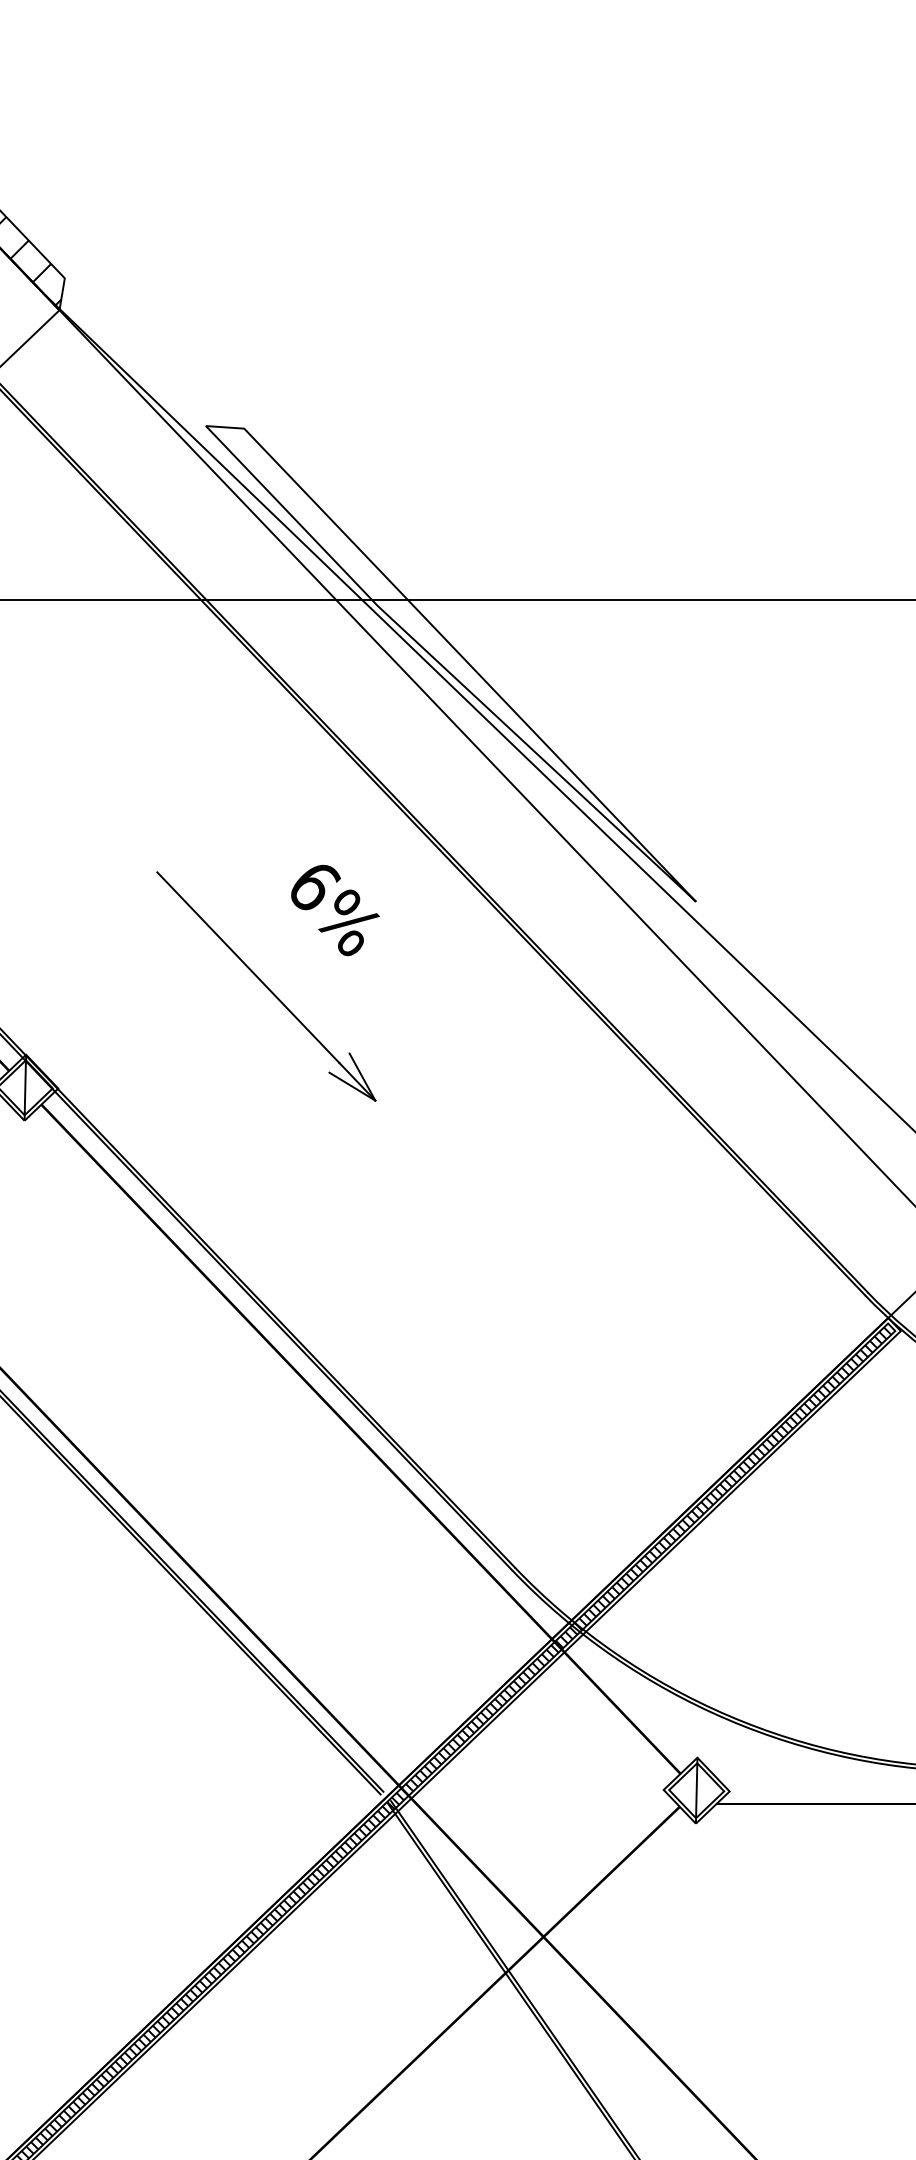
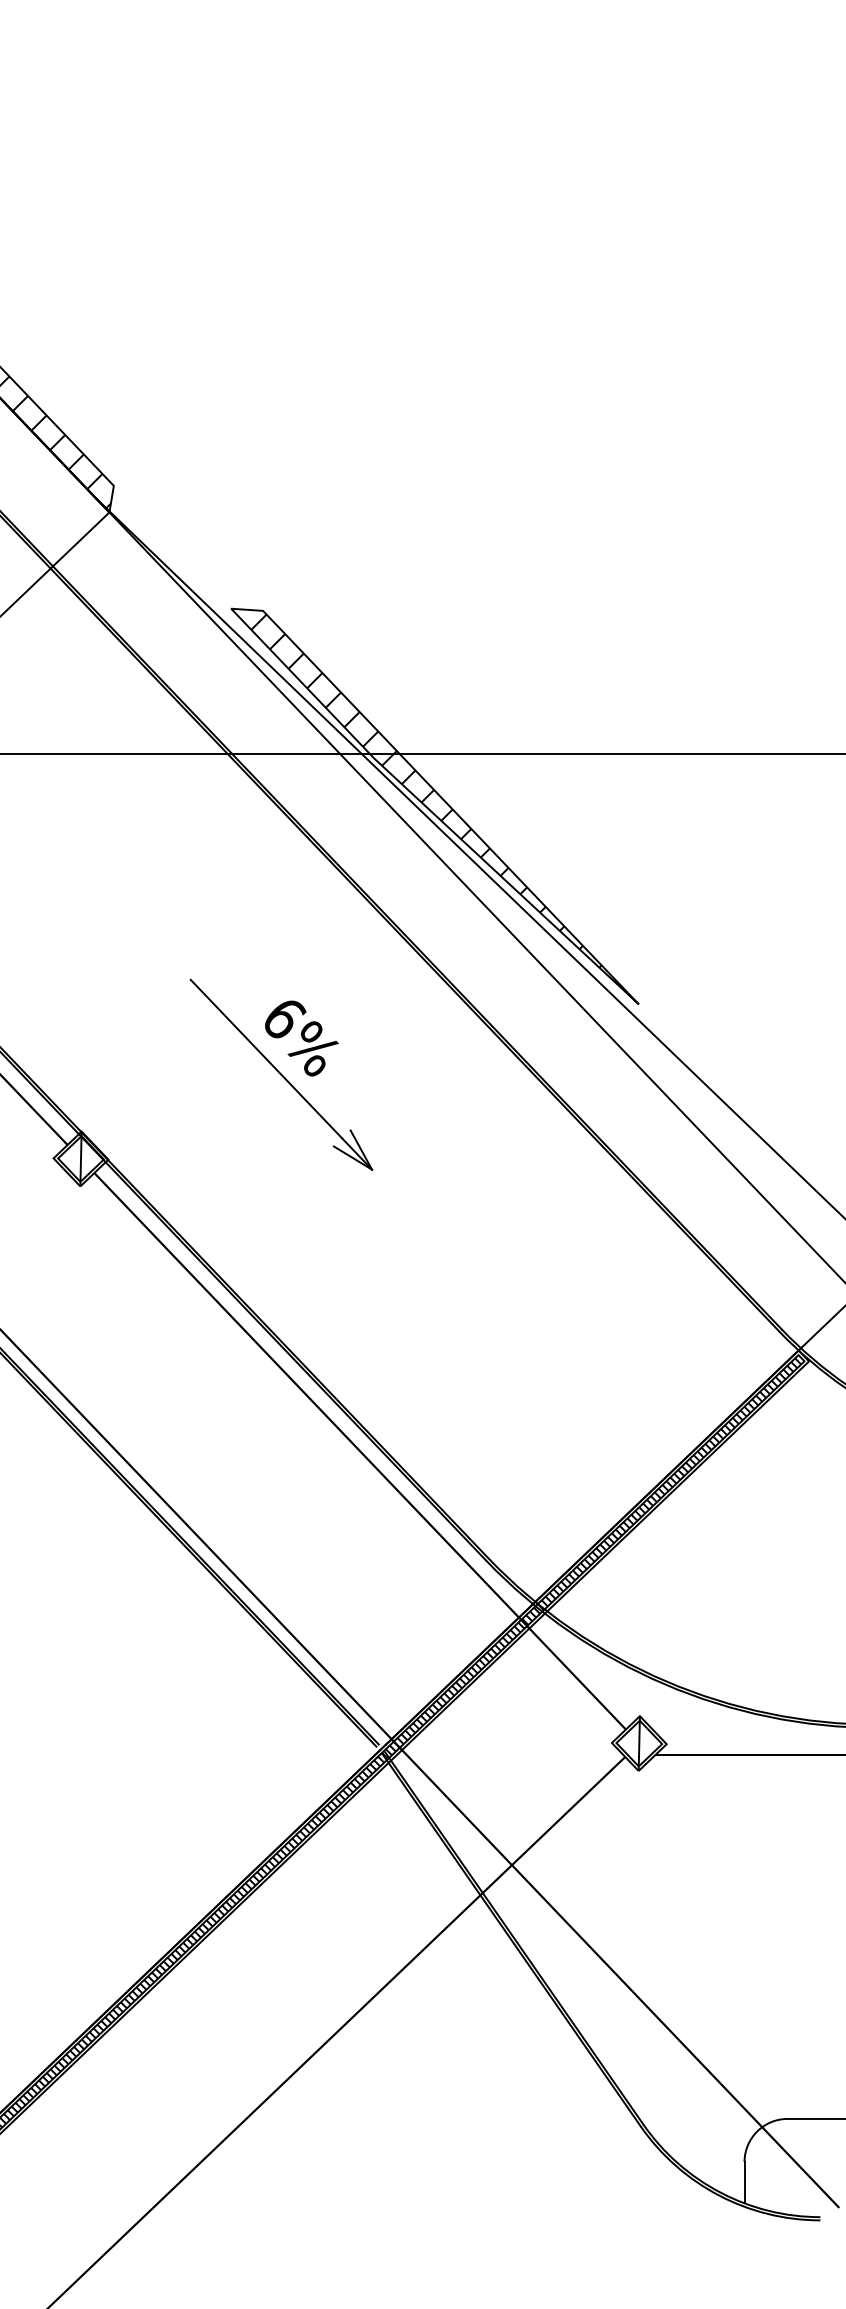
hatch: (451, 663) -> (435, 806), added
text: (334, 910) -> (301, 1038), moved

